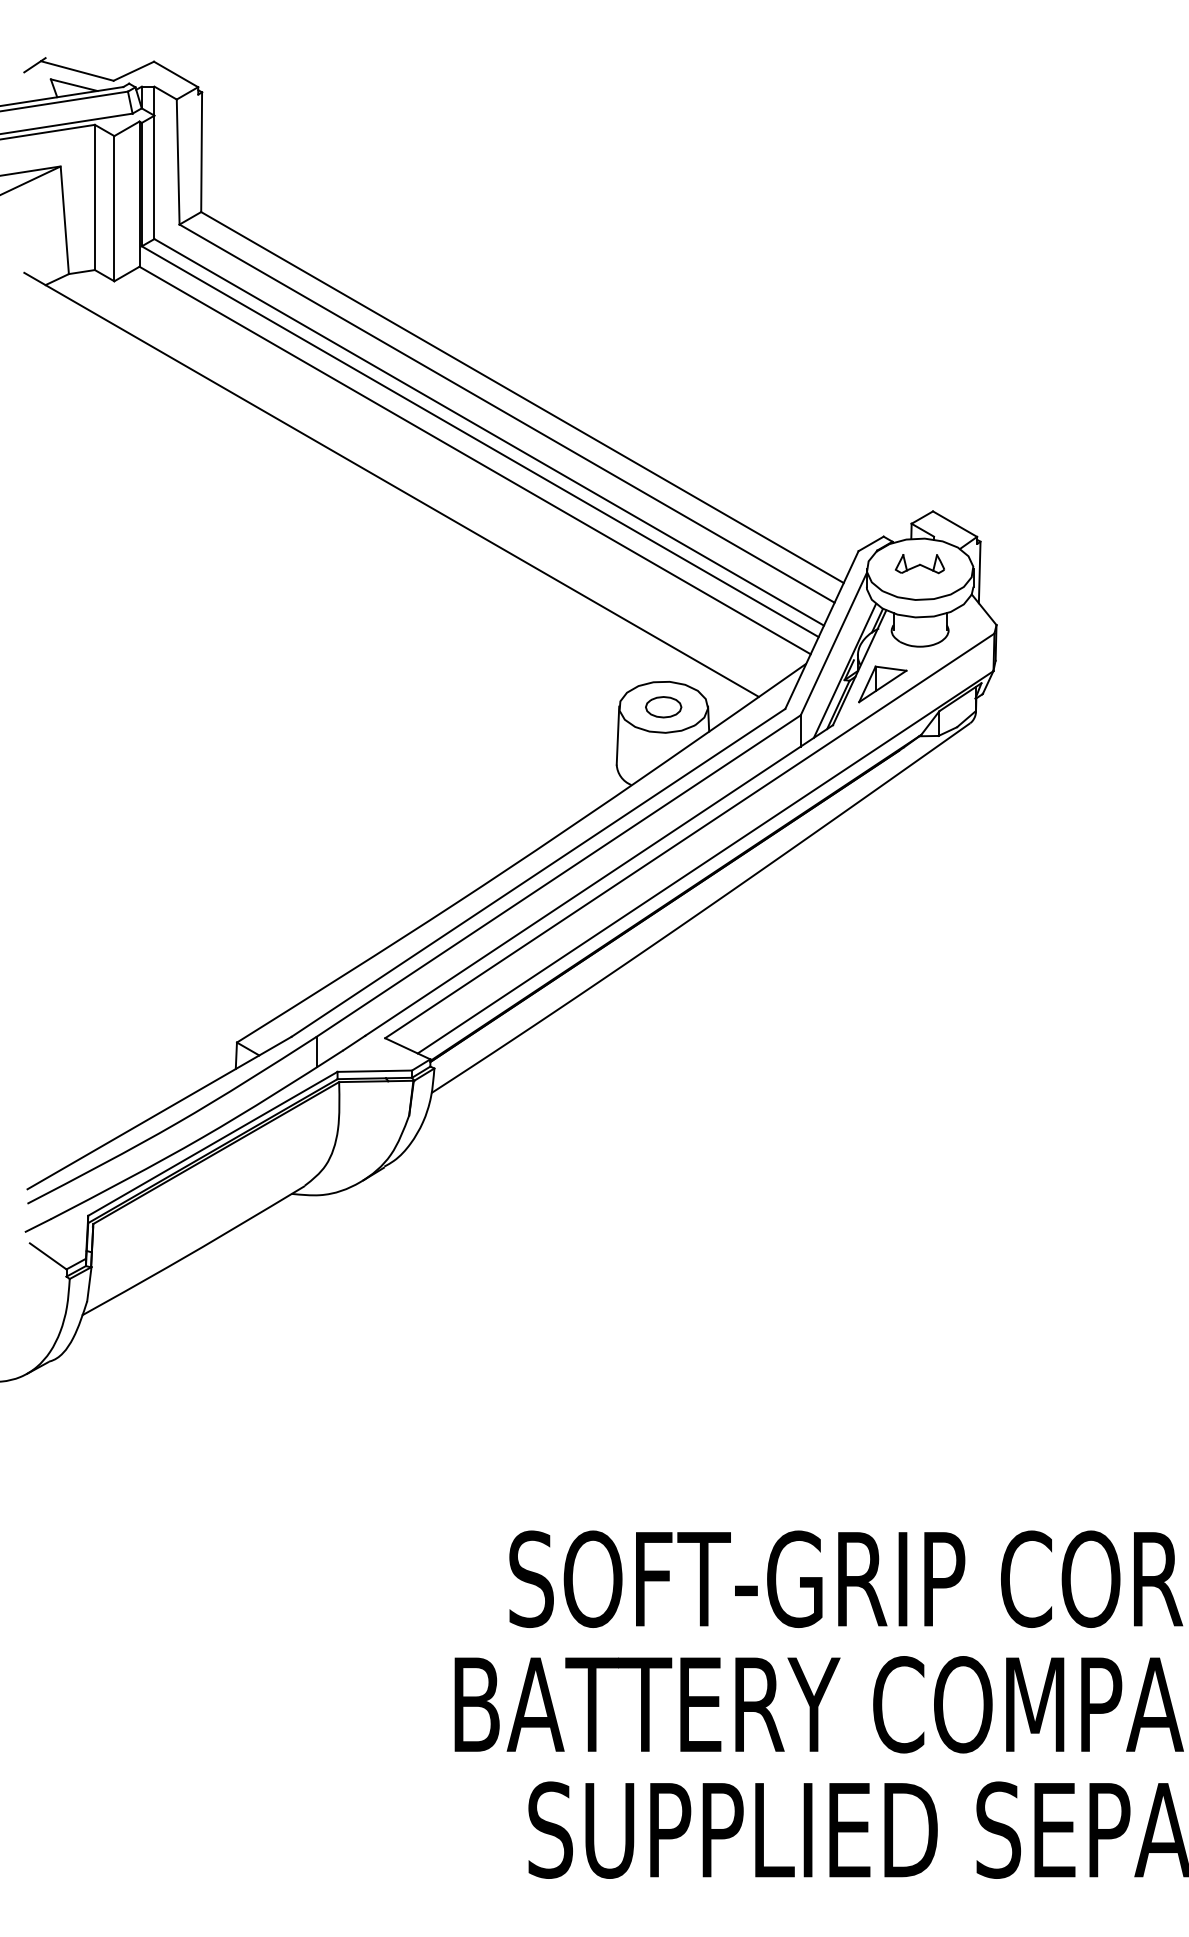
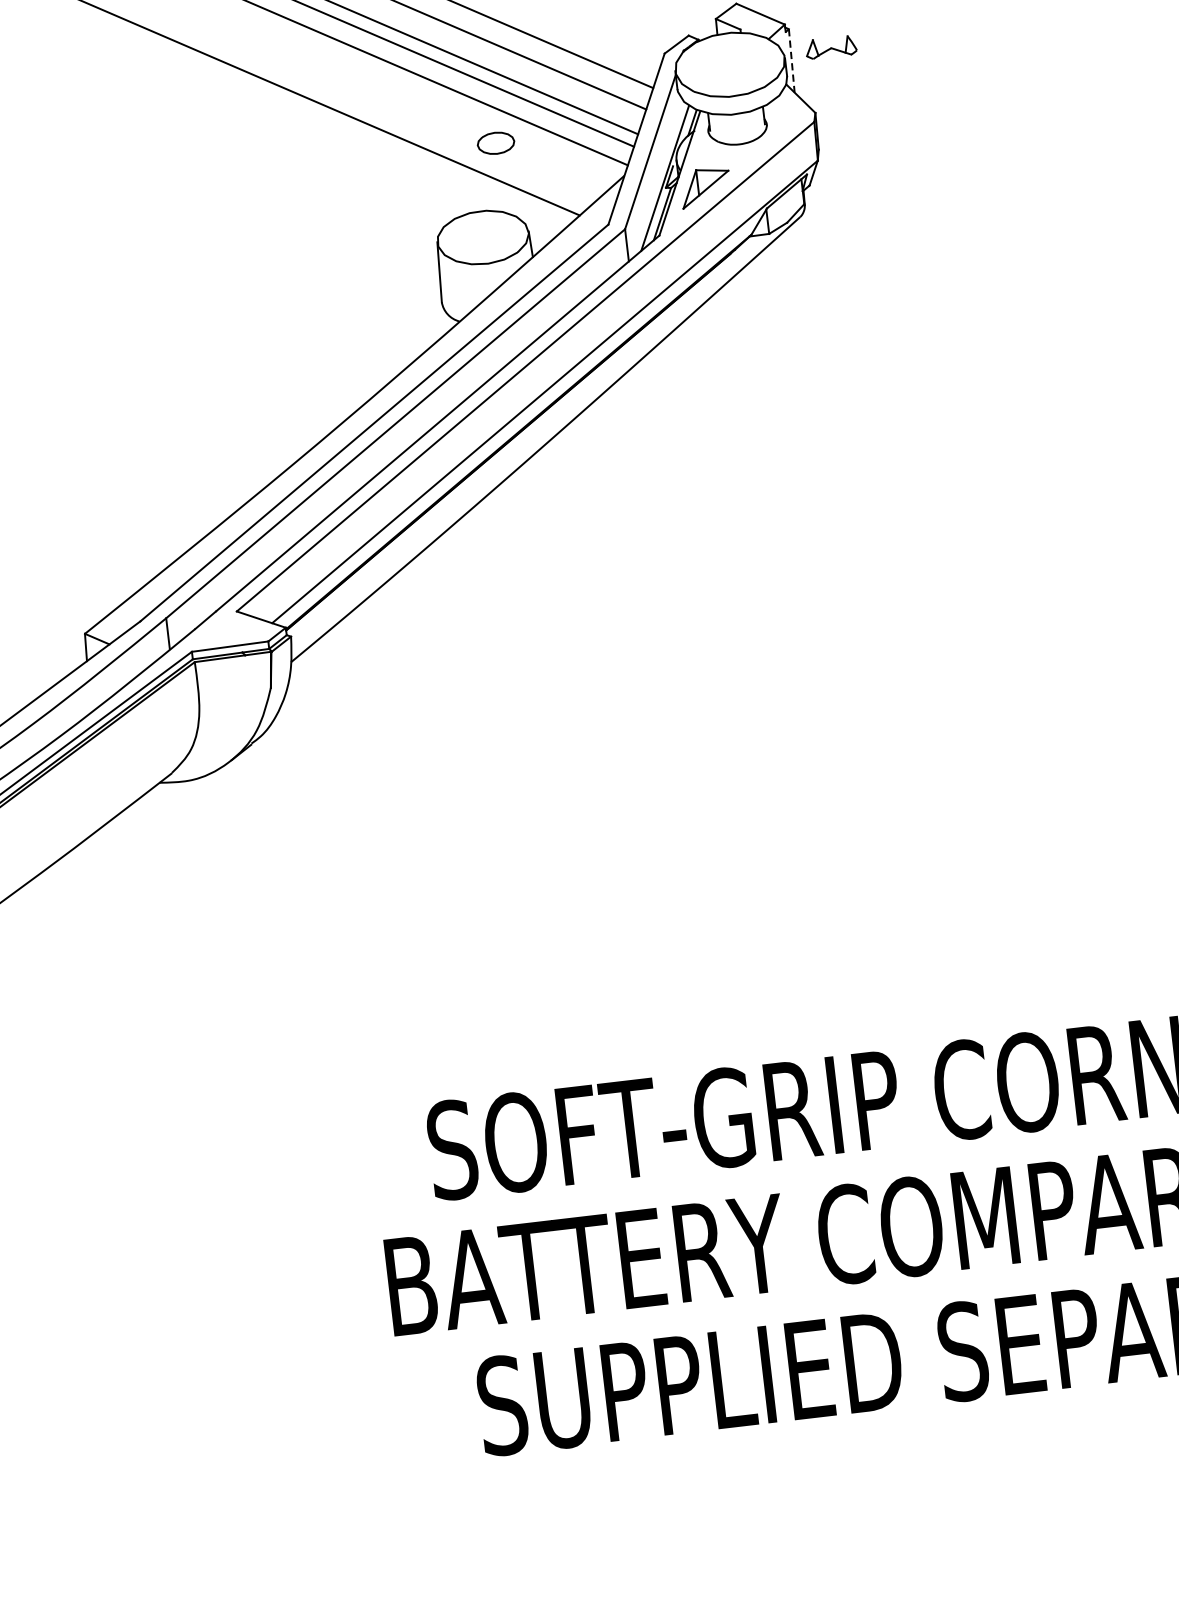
part: (920, 564) -> (831, 47), moved
line: (979, 572) -> (791, 60), solid -> dashed
part: (663, 707) -> (495, 143), moved

